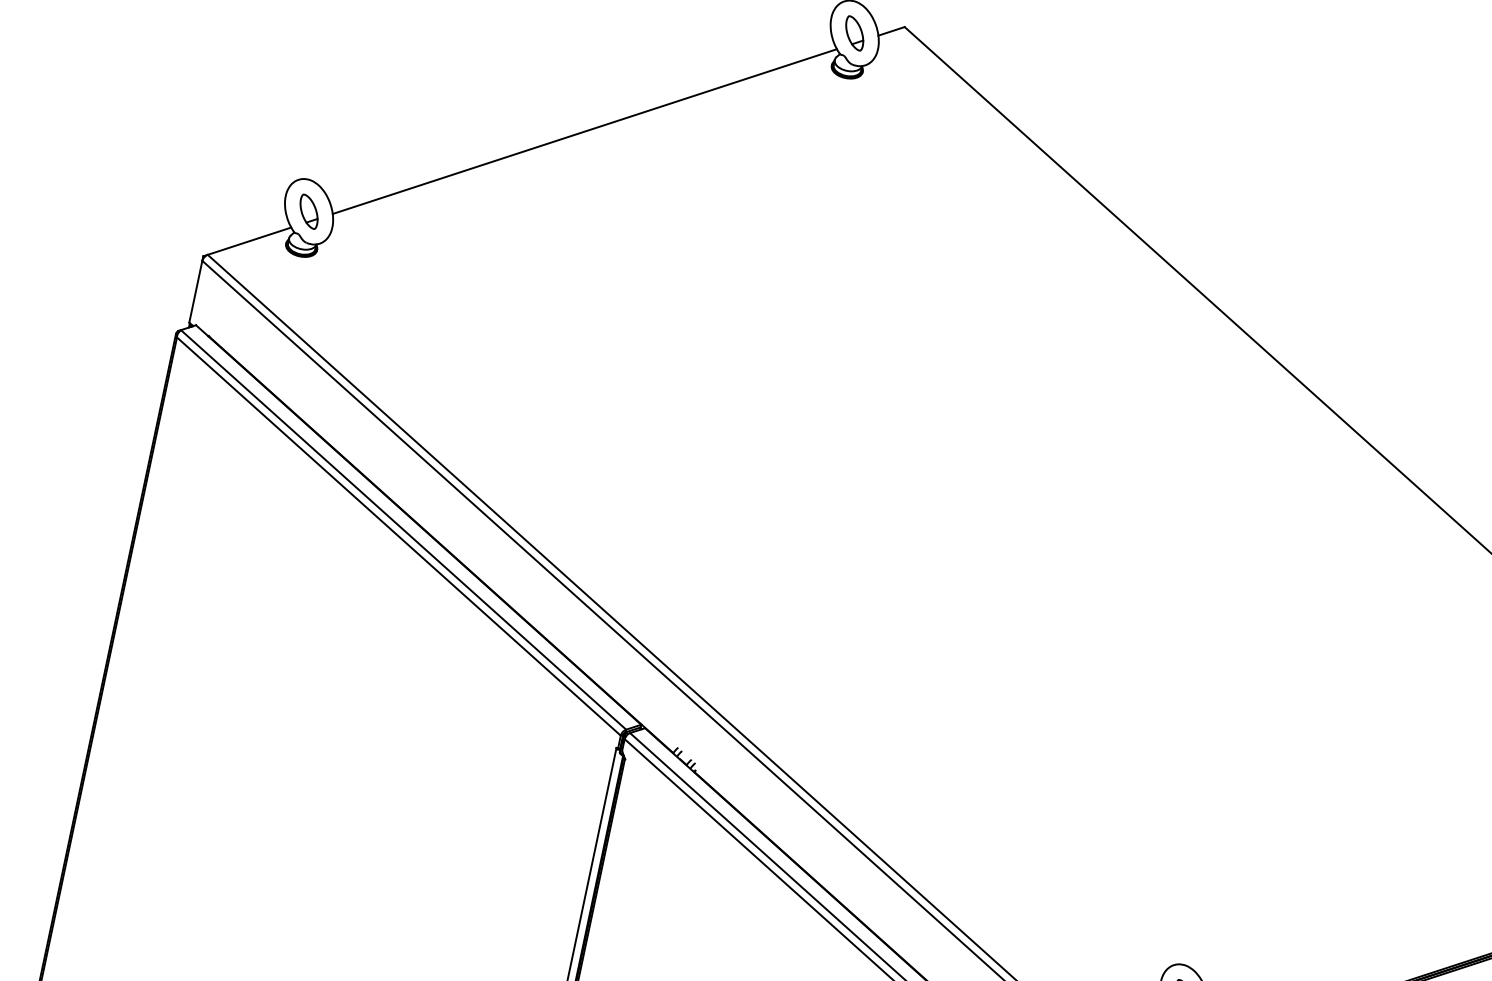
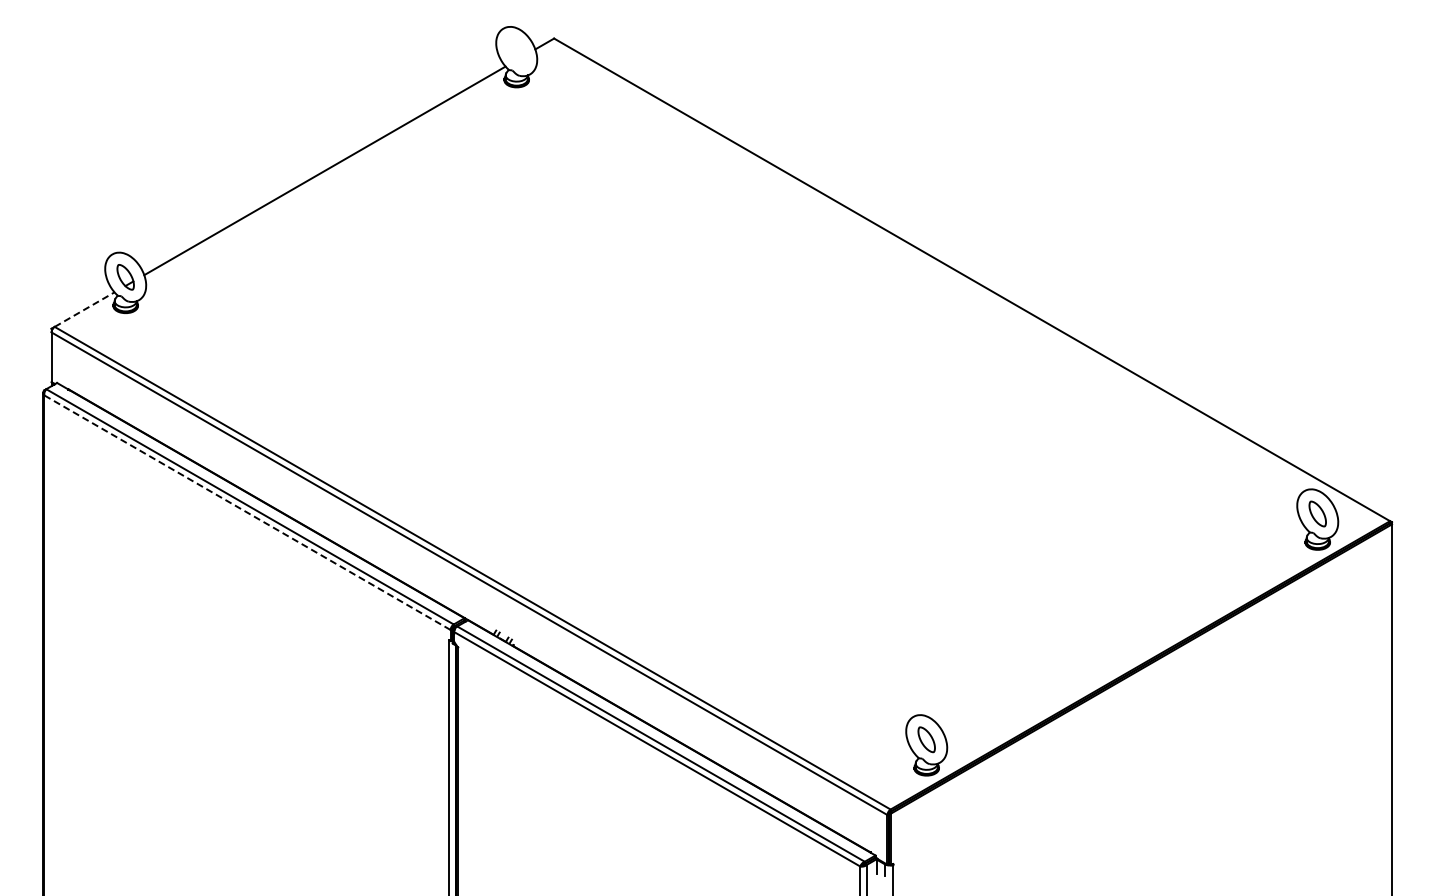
part: (854, 33) -> (516, 51), removed
line: (249, 241) -> (84, 309), solid -> dashed
line: (398, 536) -> (247, 512), solid -> dashed

